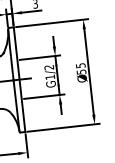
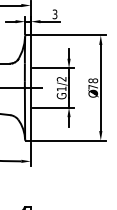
text: (81, 68) -> (93, 83), 55 -> 78

